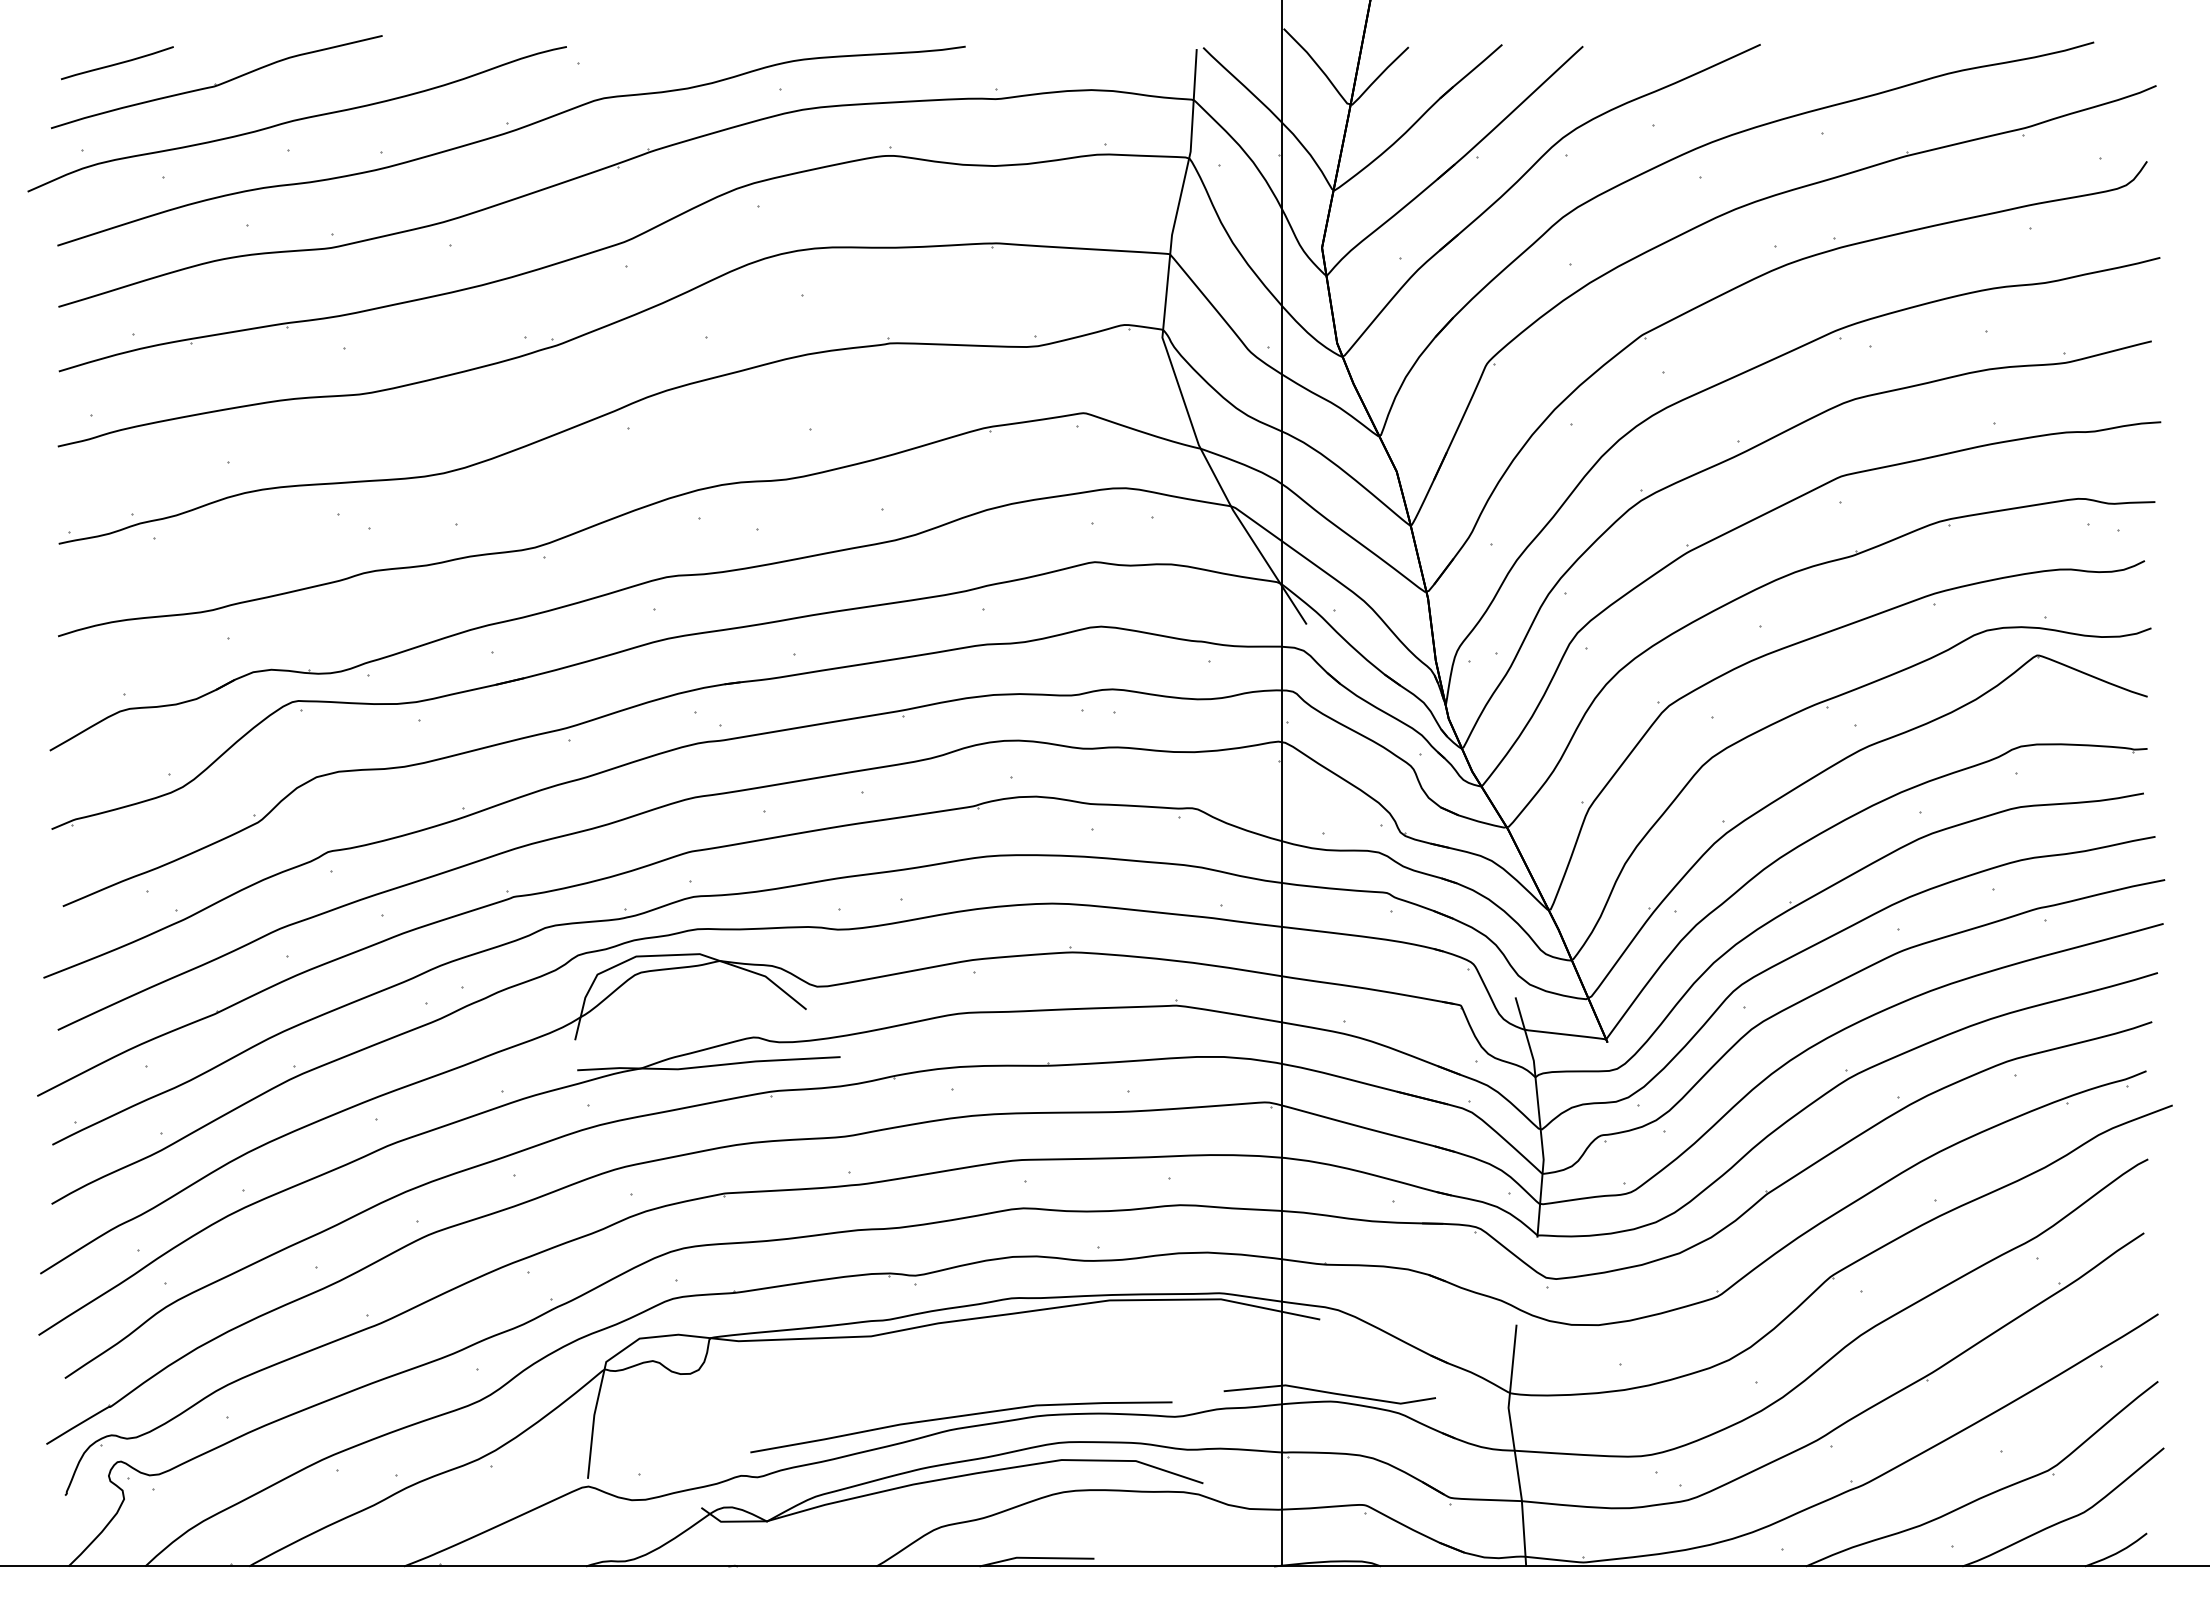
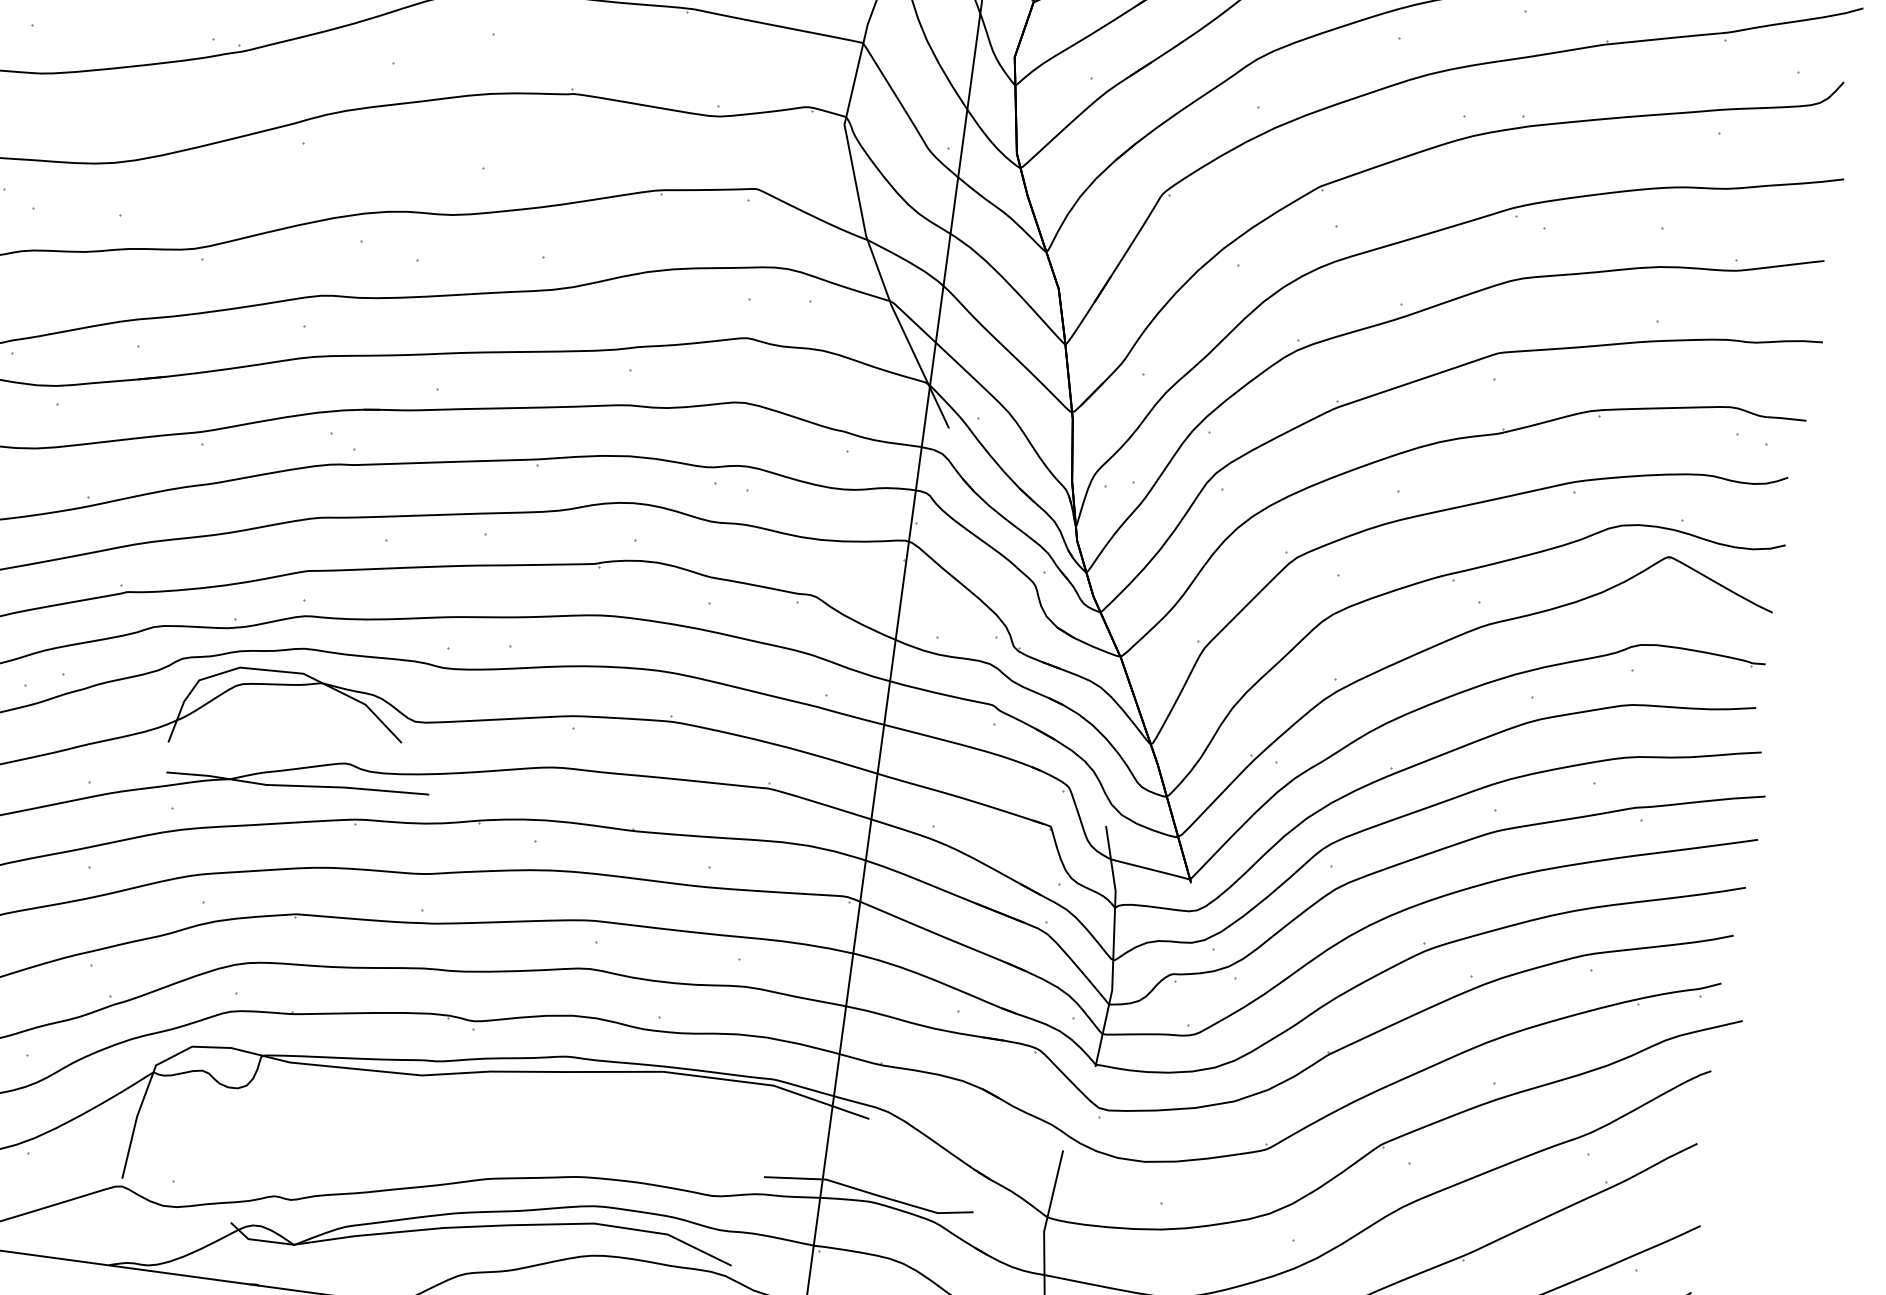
curve: (959, 1417) -> (498, 1167), removed

